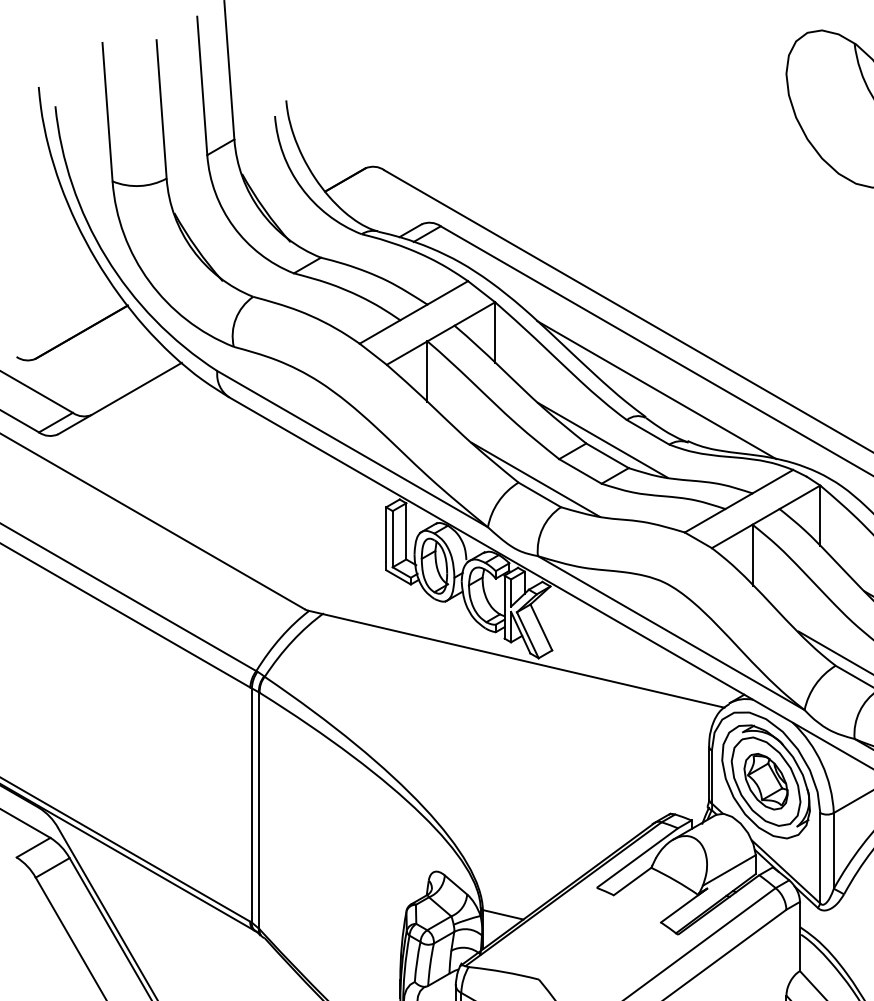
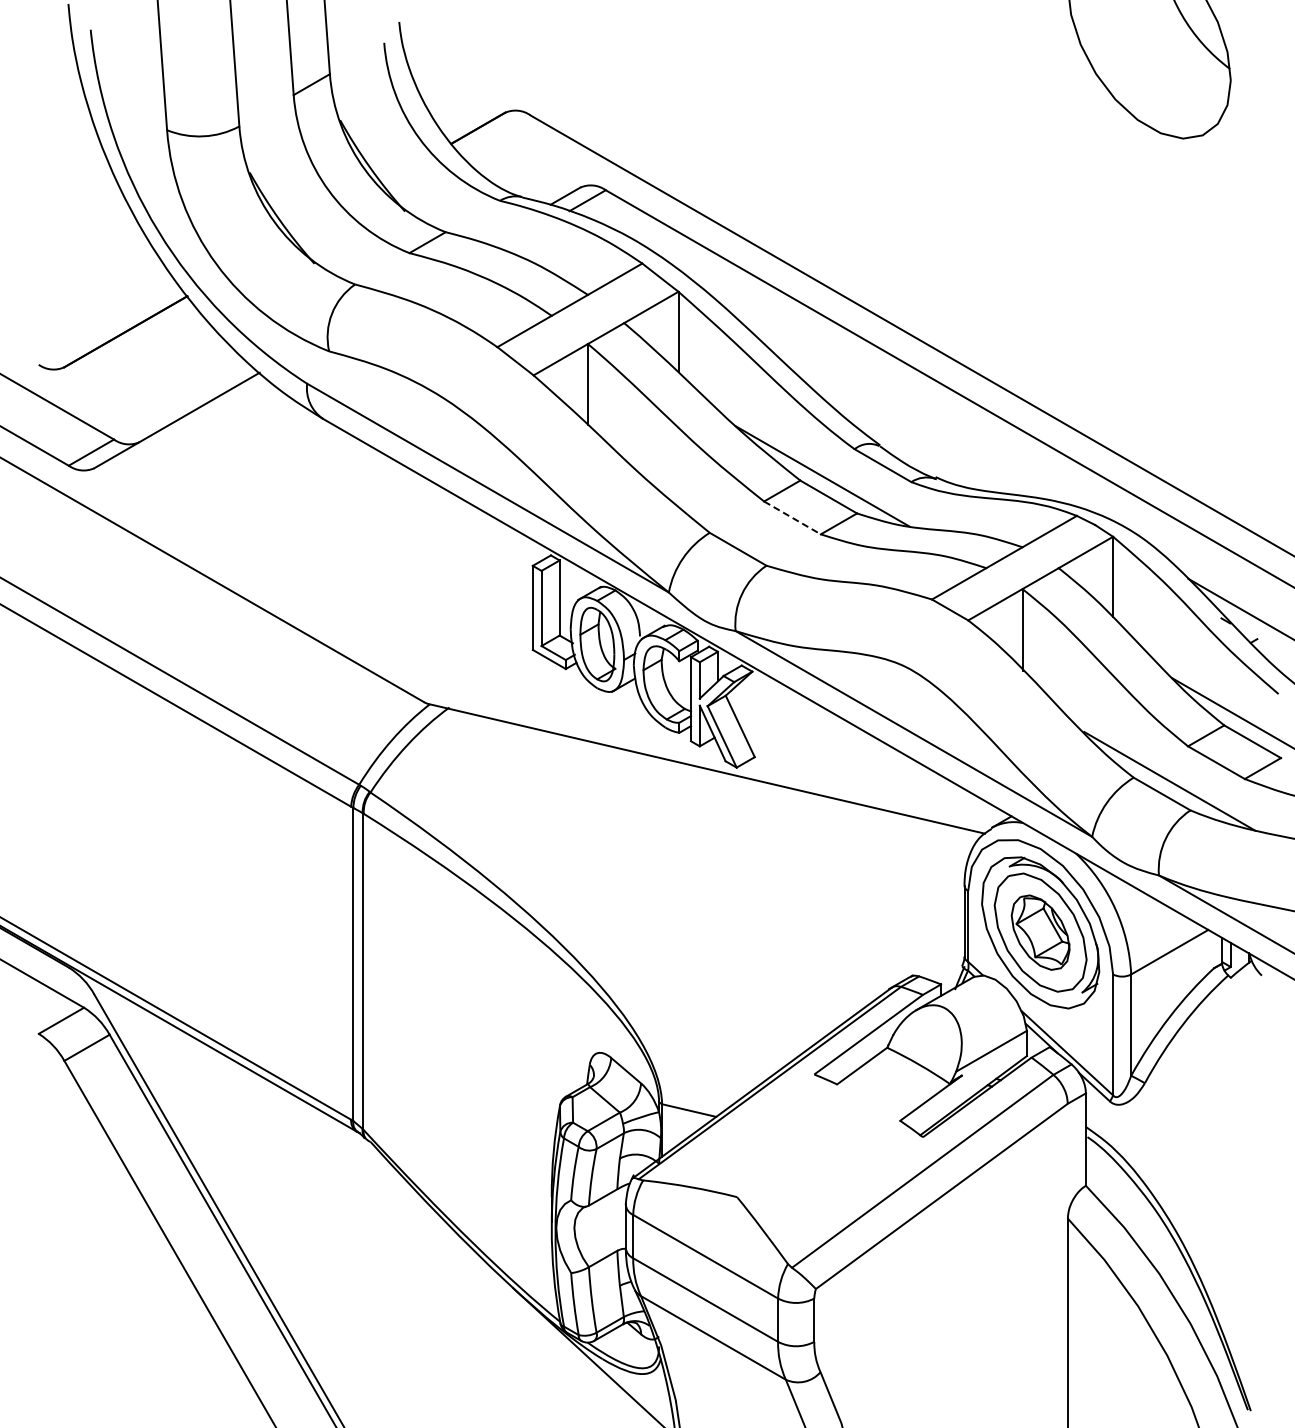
line: (656, 389) -> (894, 408), removed
line: (580, 471) -> (792, 517), solid -> dashed
line: (535, 479) -> (732, 528), removed

